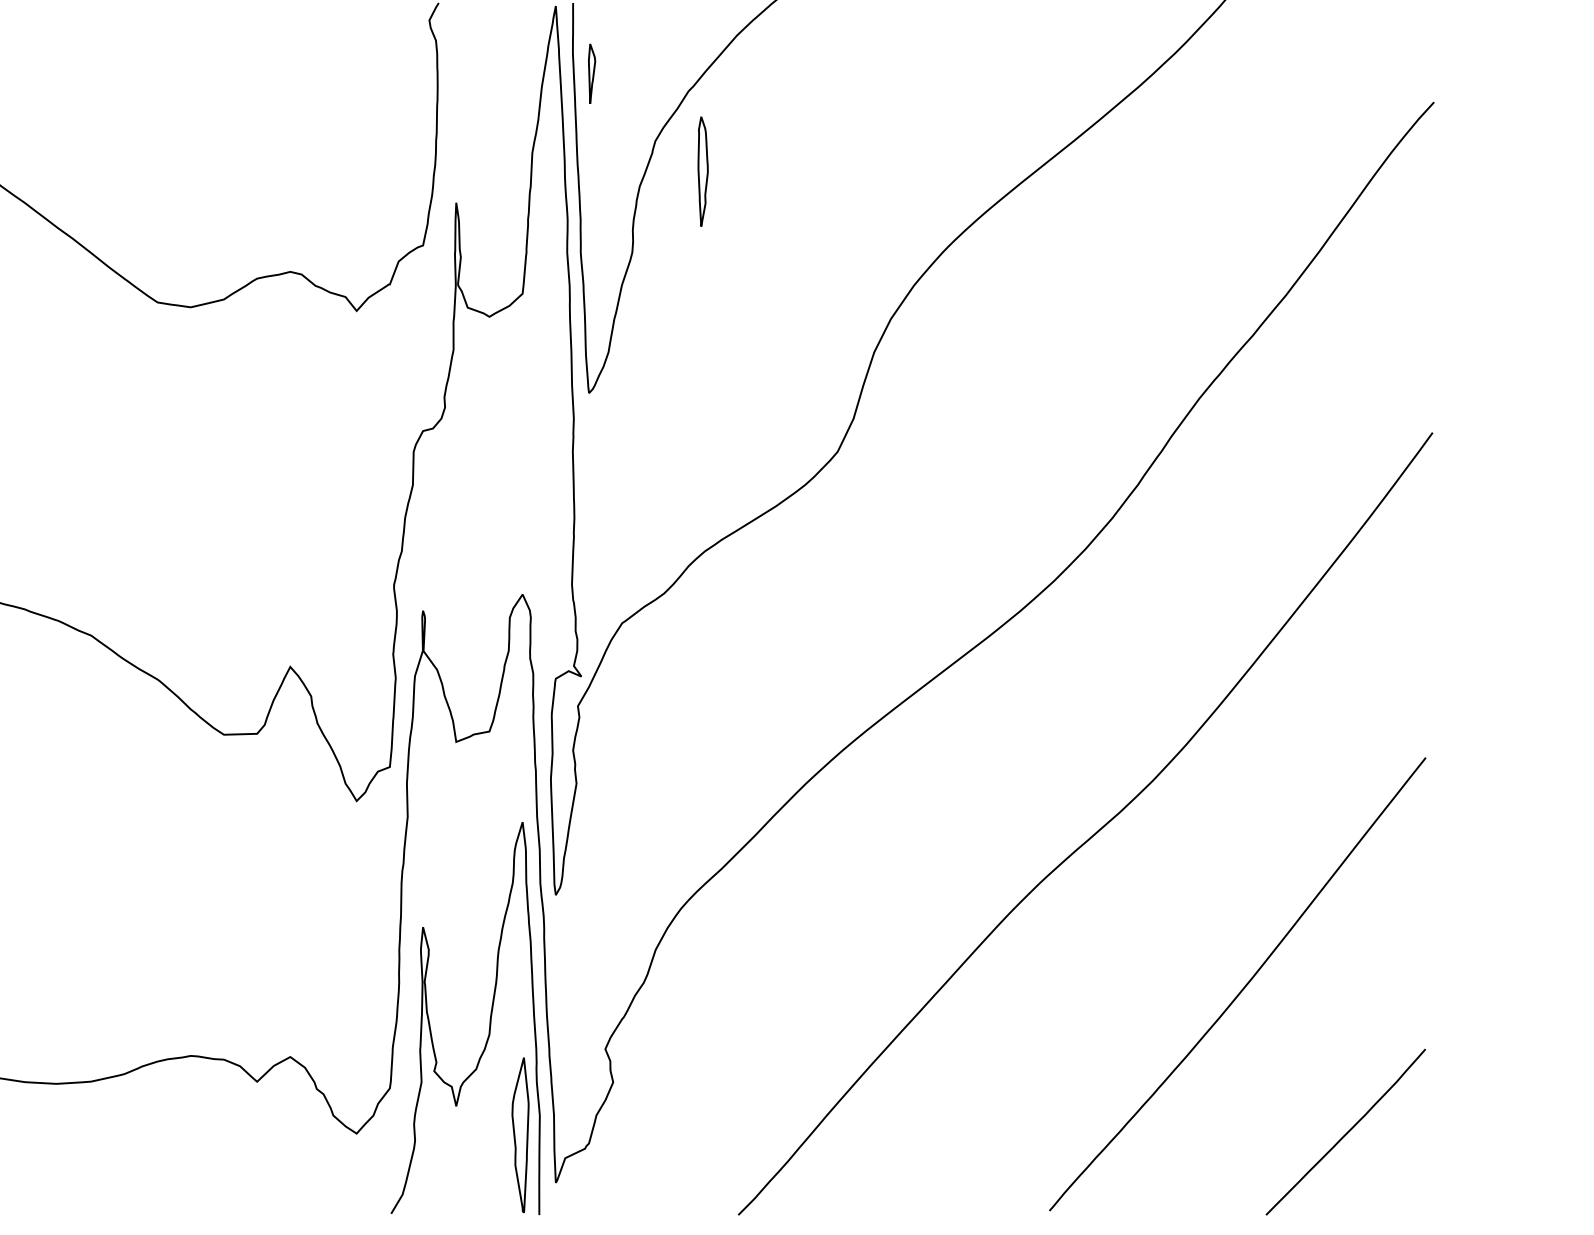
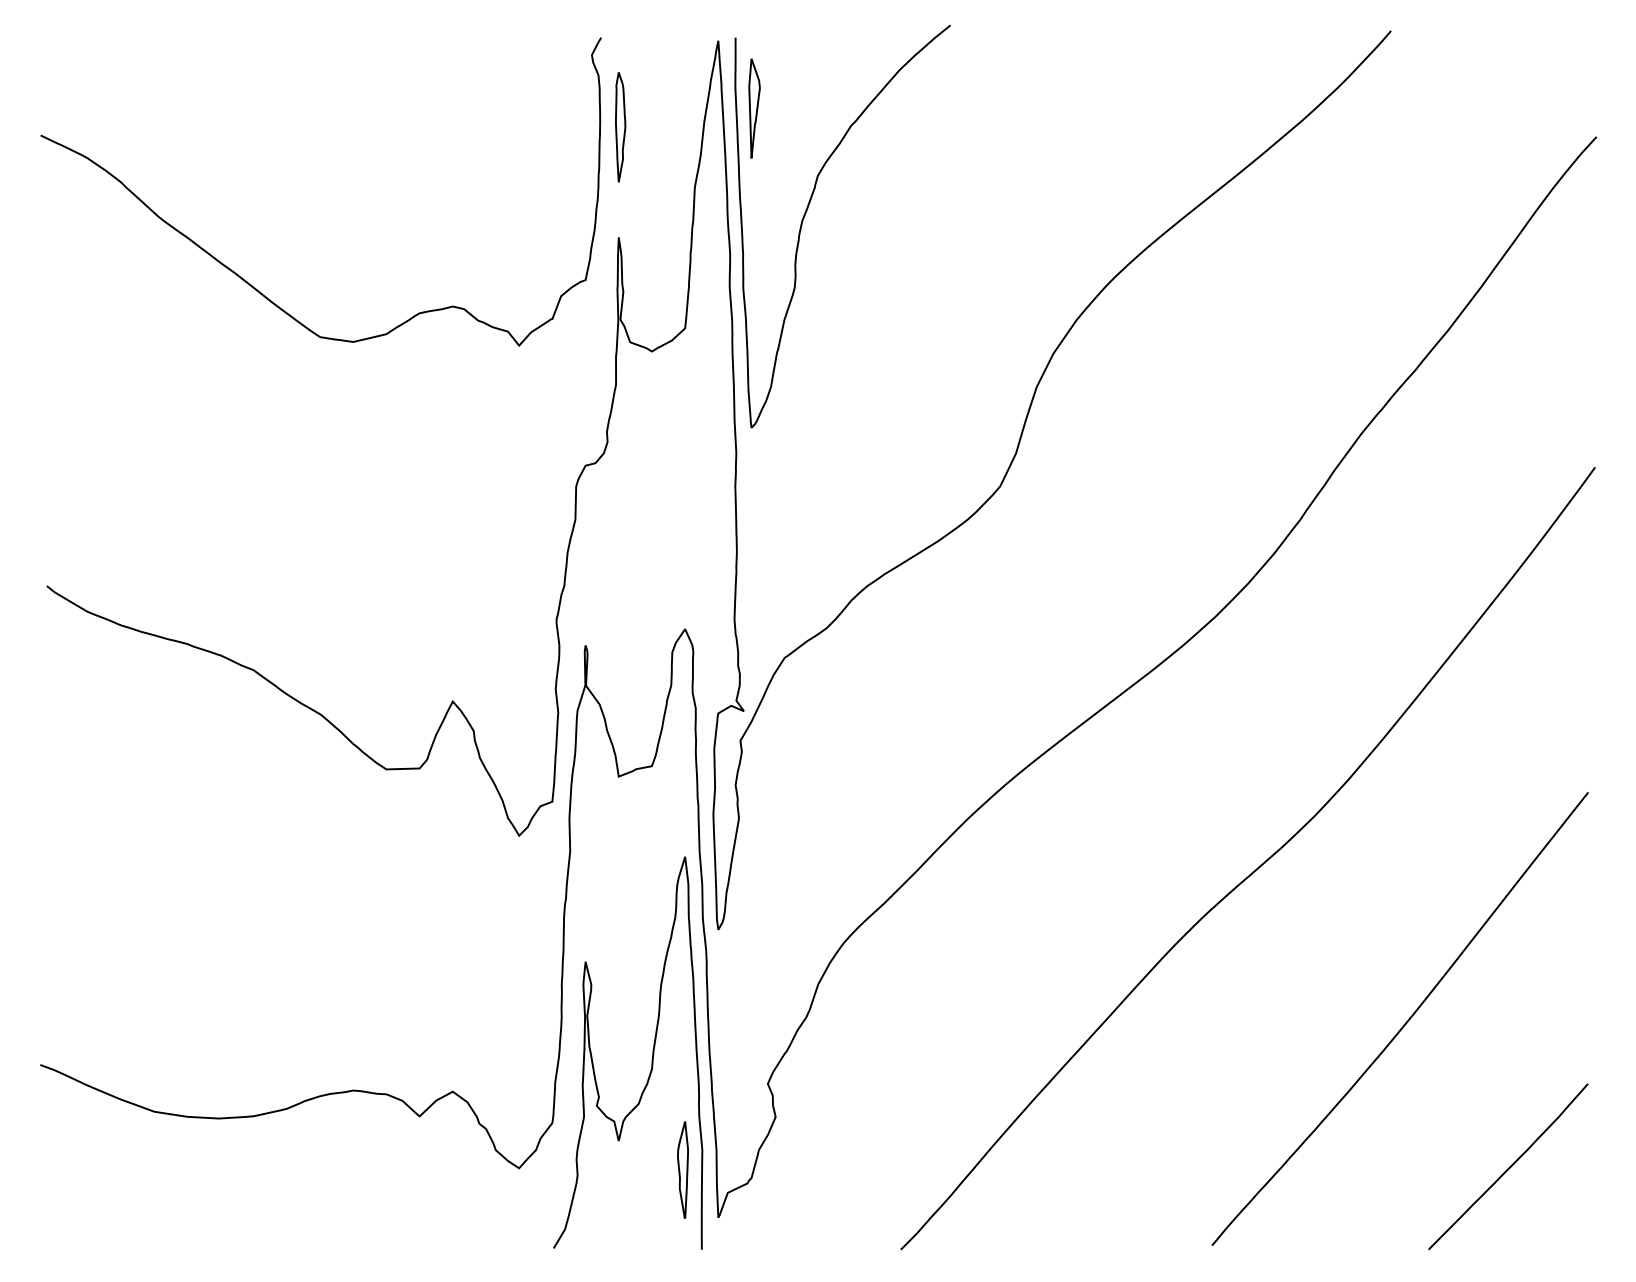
part: (592, 73) -> (754, 108), size x1.67
part: (703, 171) -> (620, 127), moved
part: (520, 1134) -> (682, 1169), size x0.62

